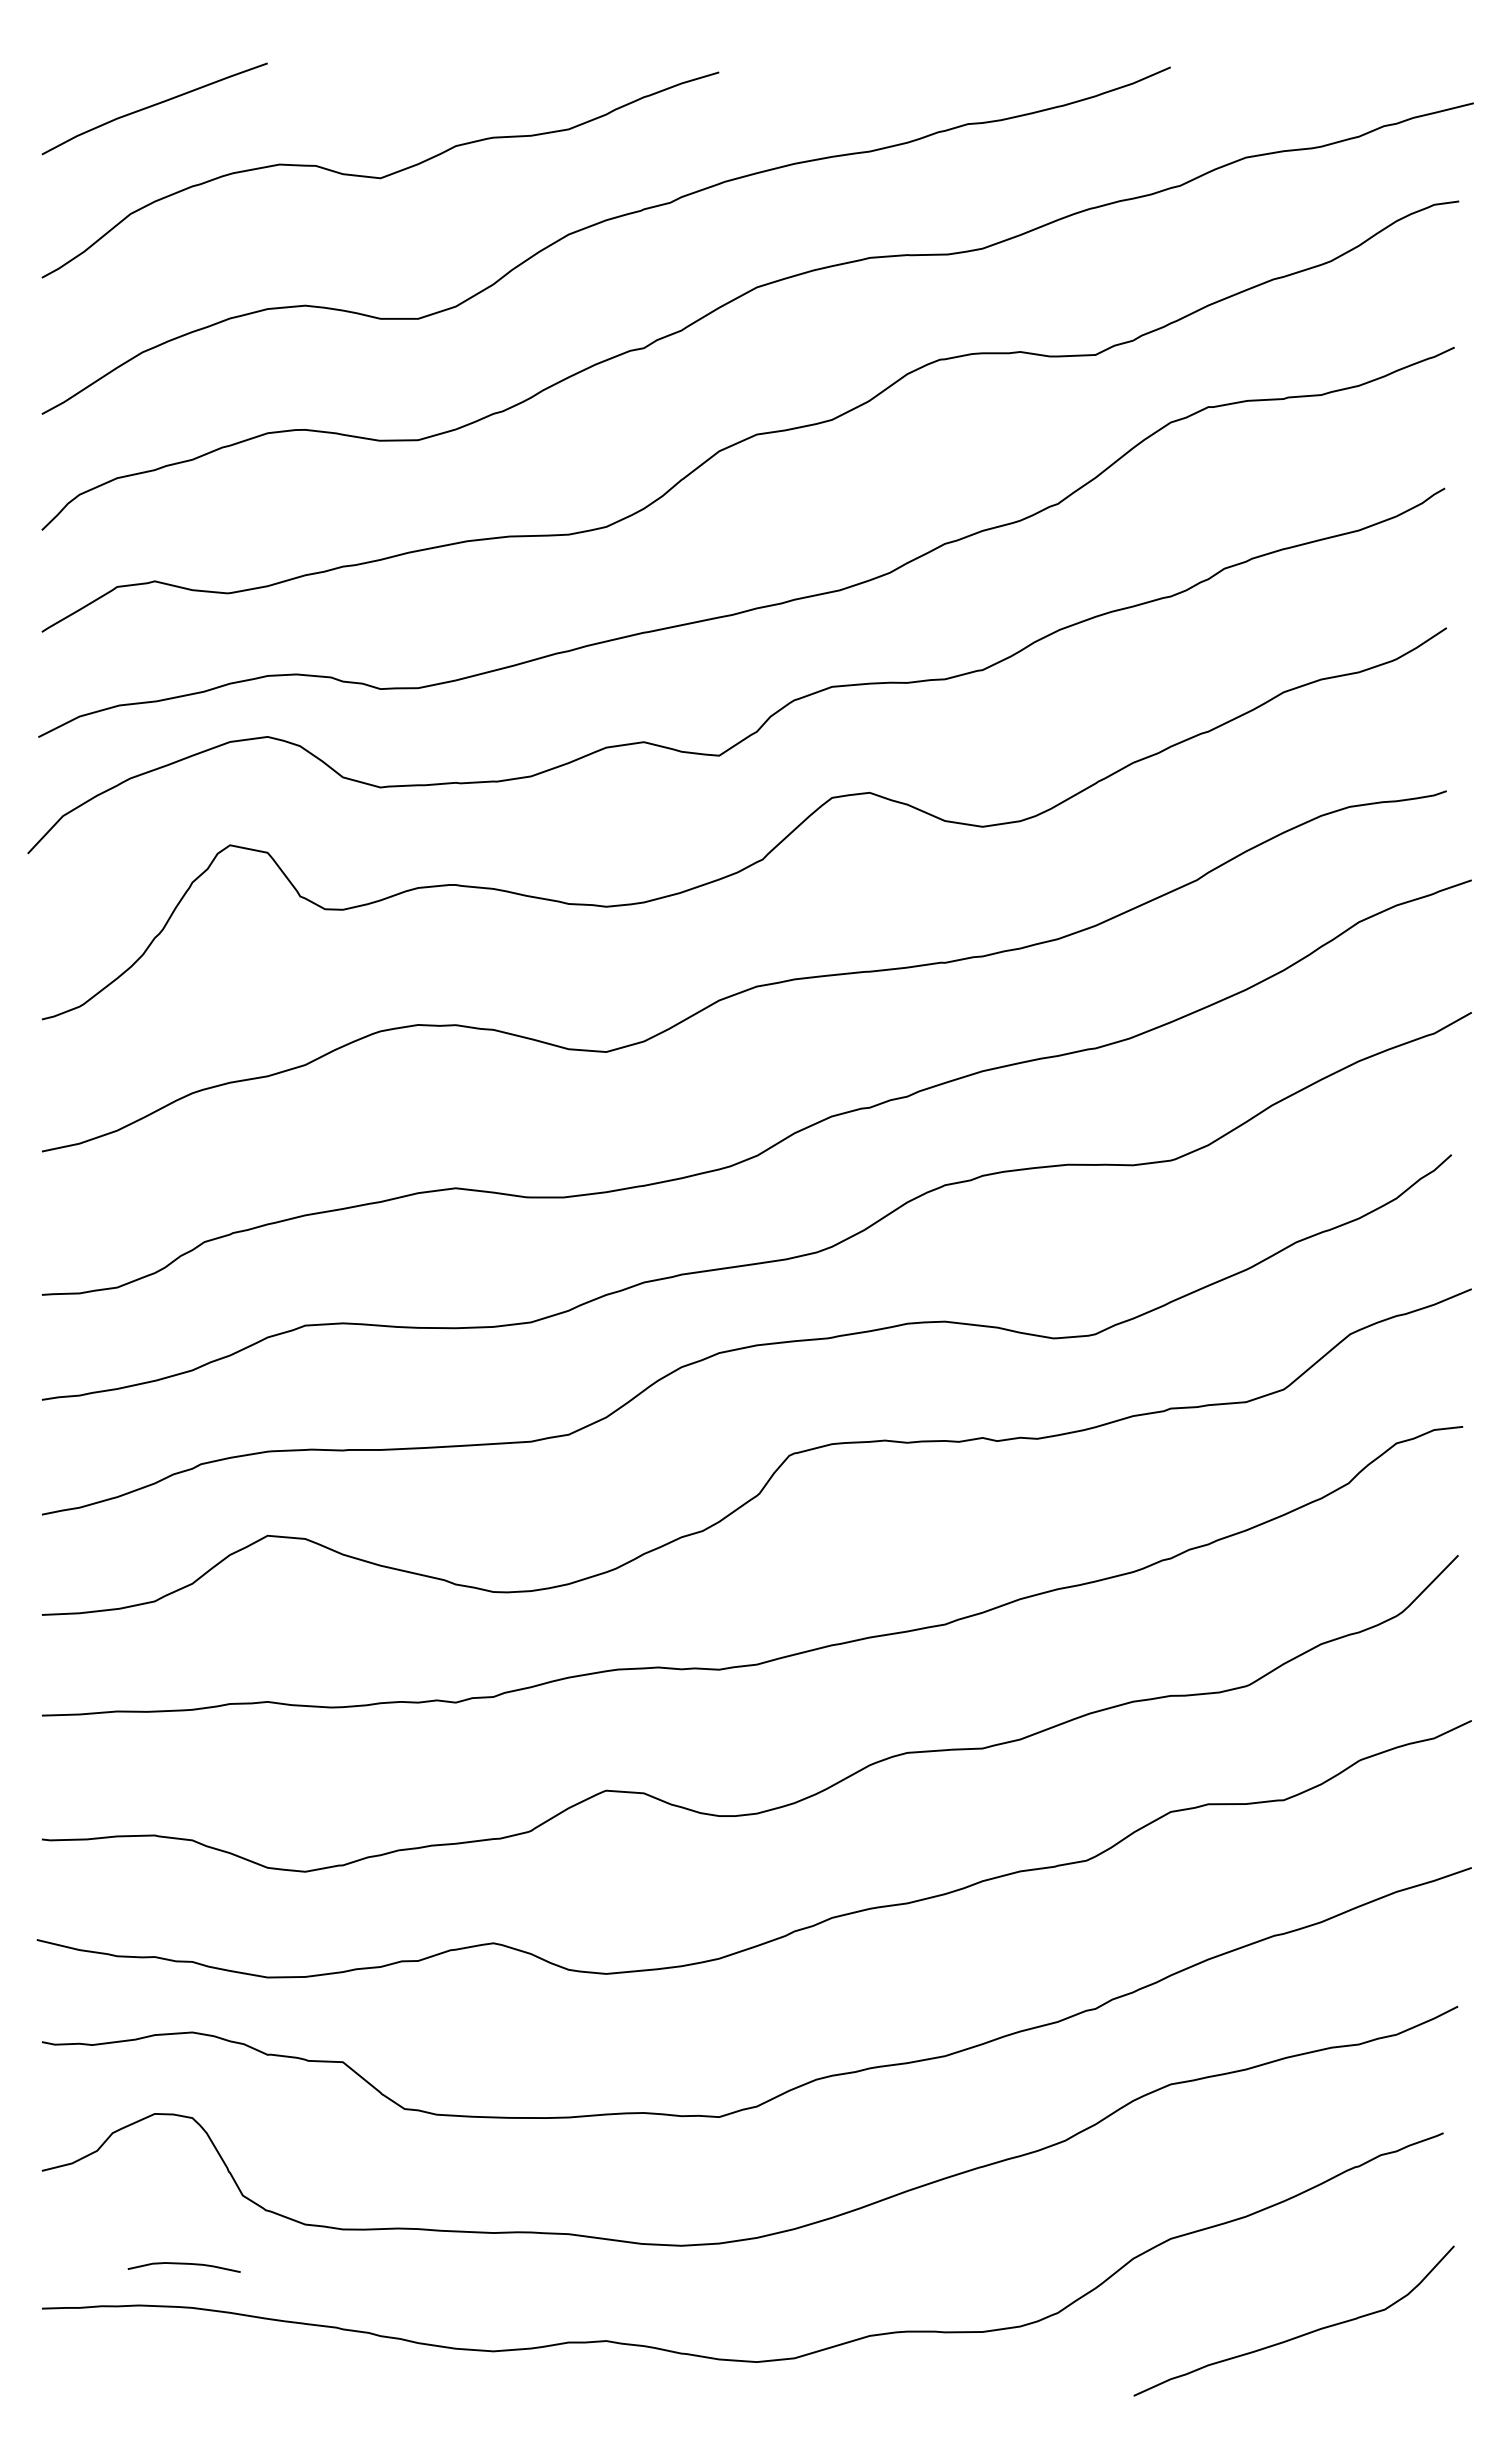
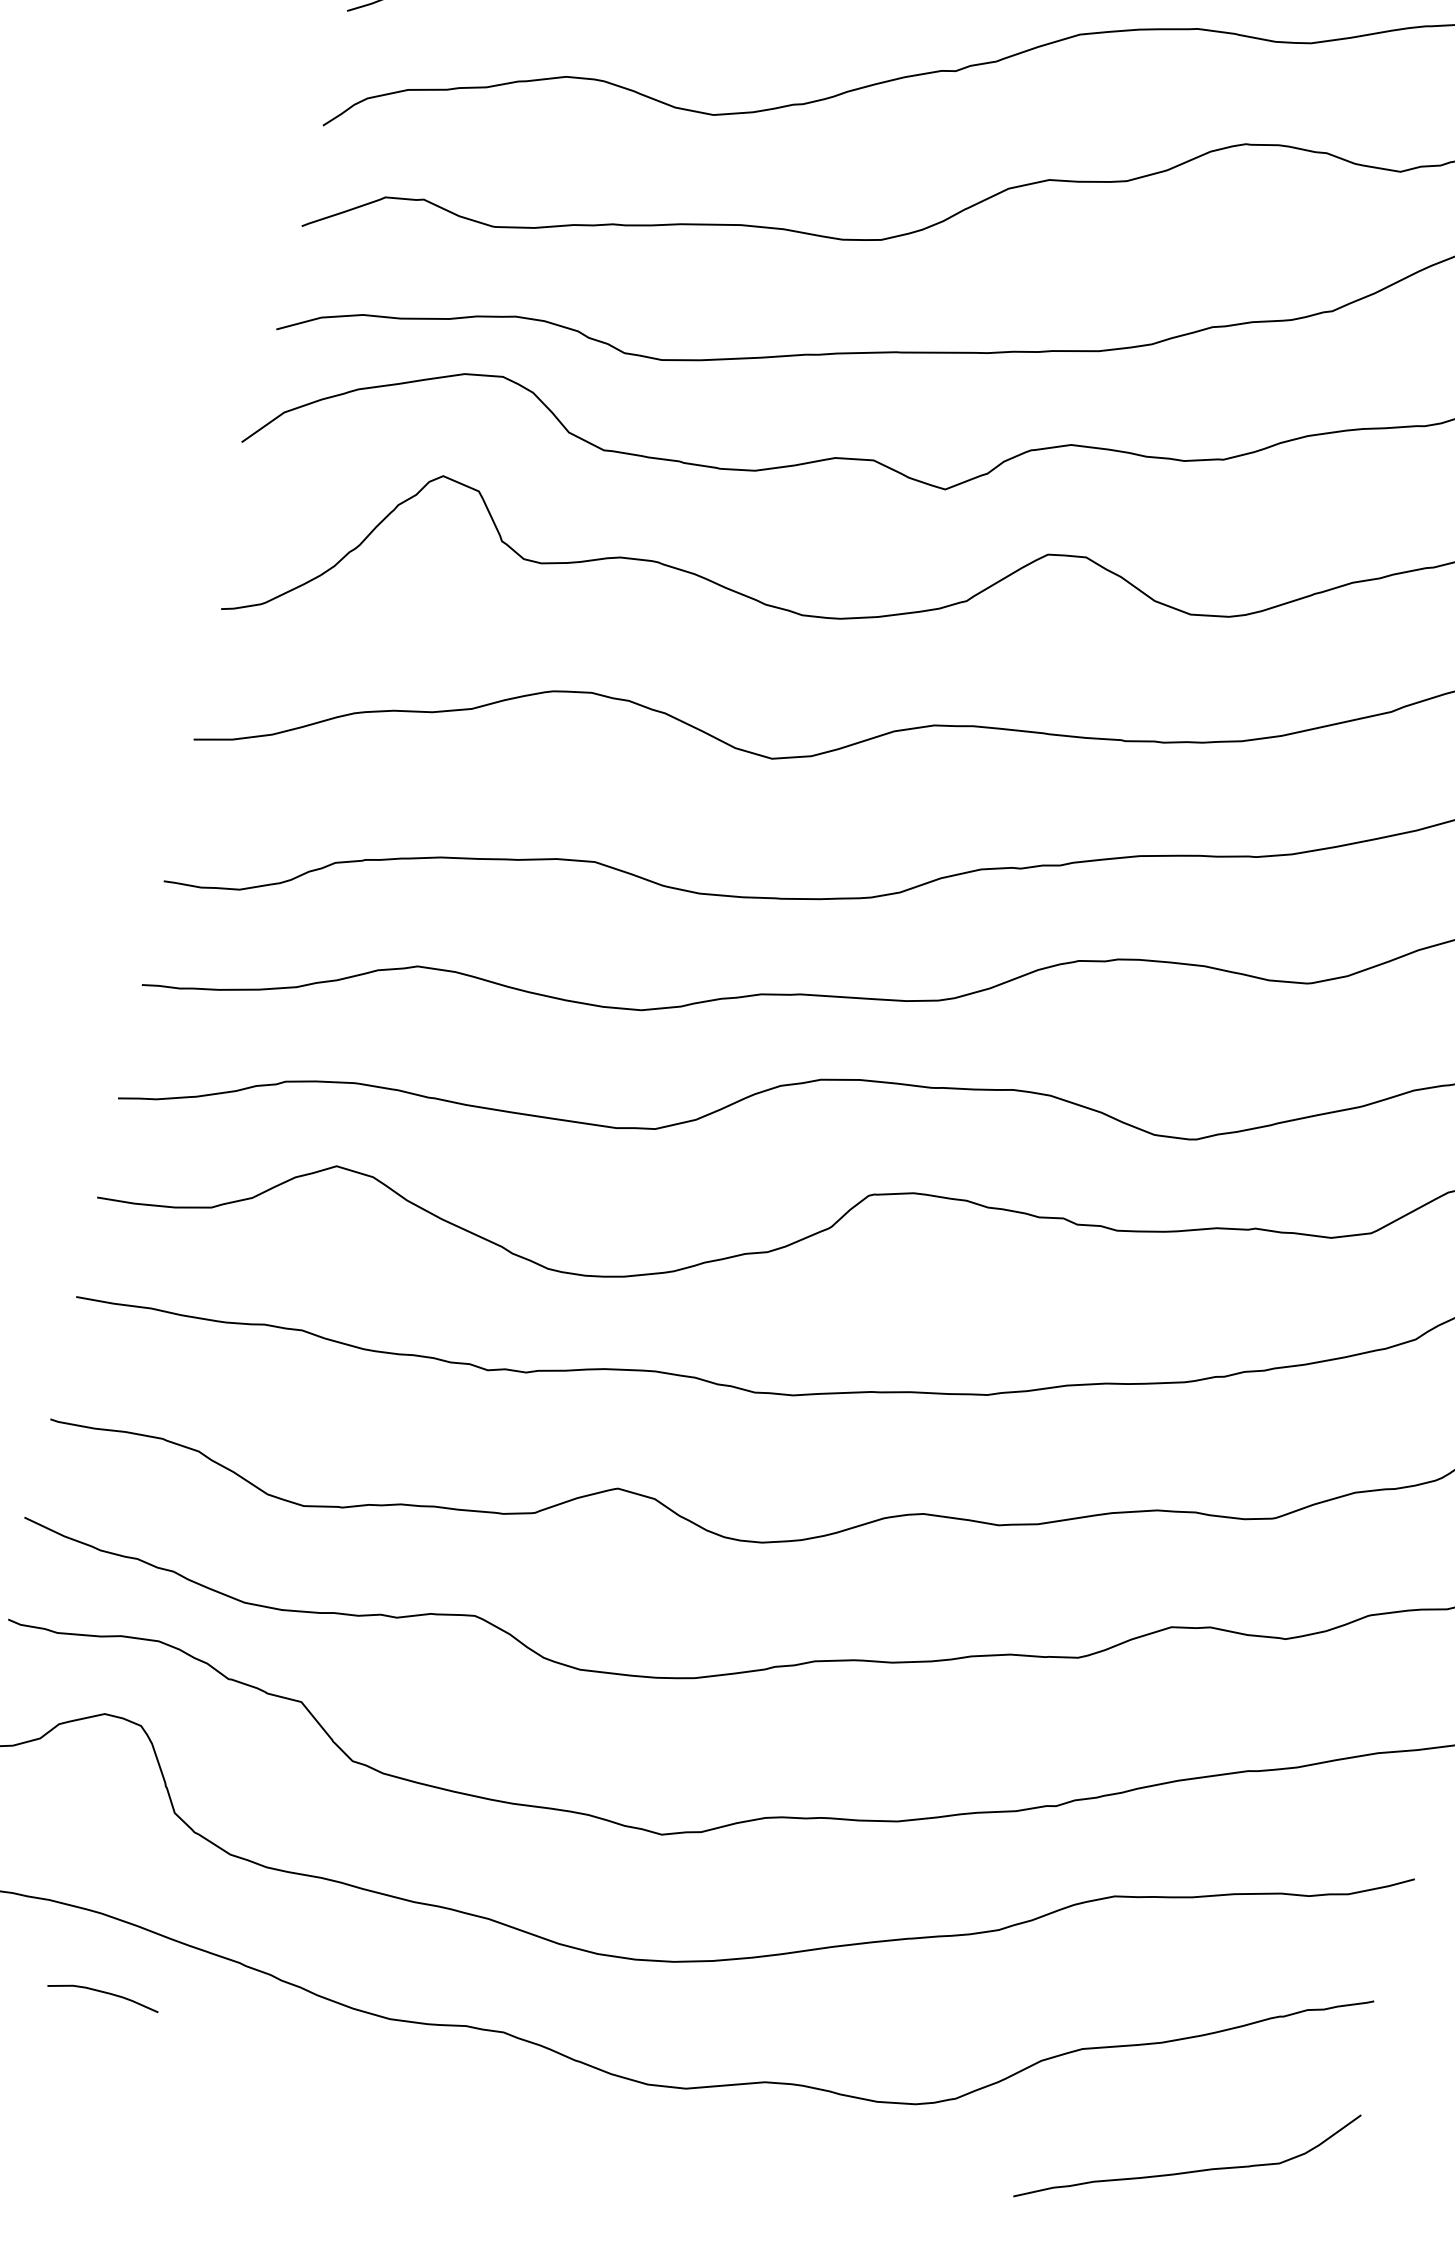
curve: (183, 2264) -> (103, 1992), moved

